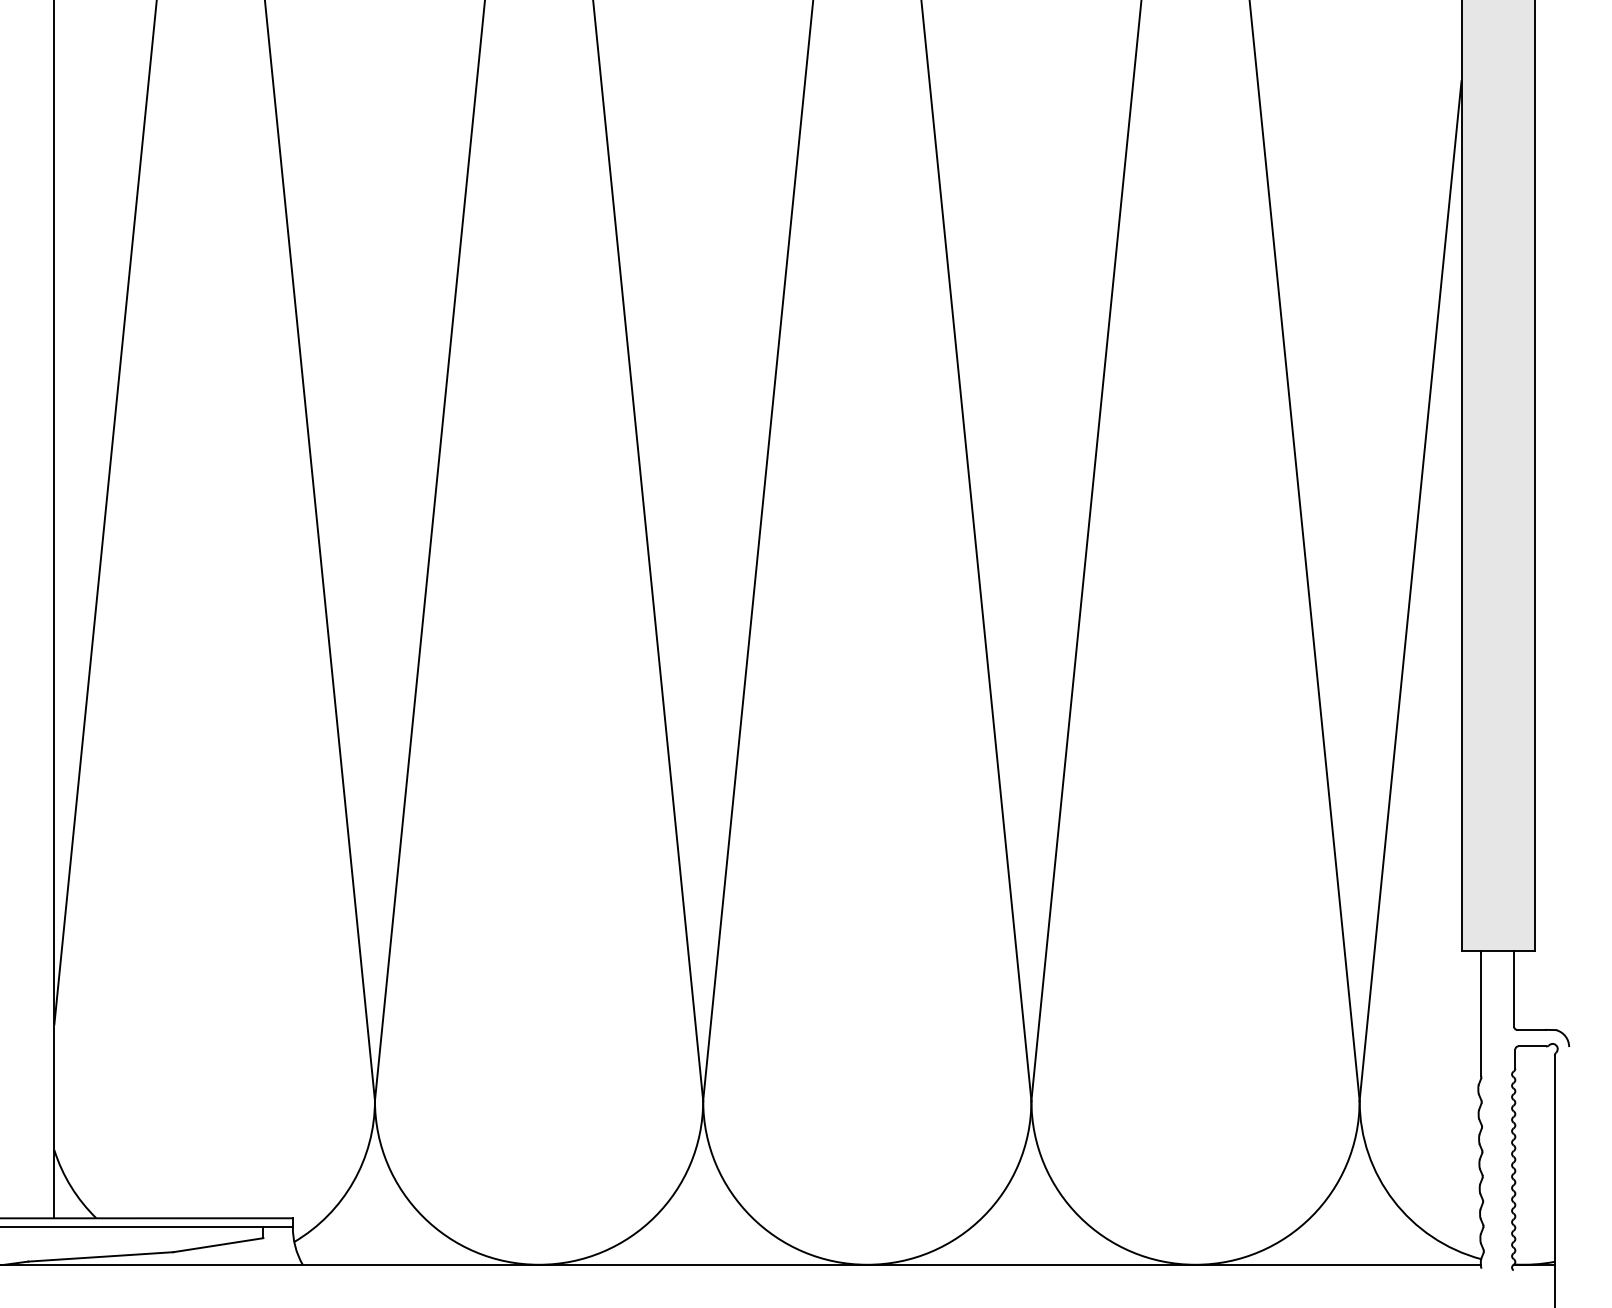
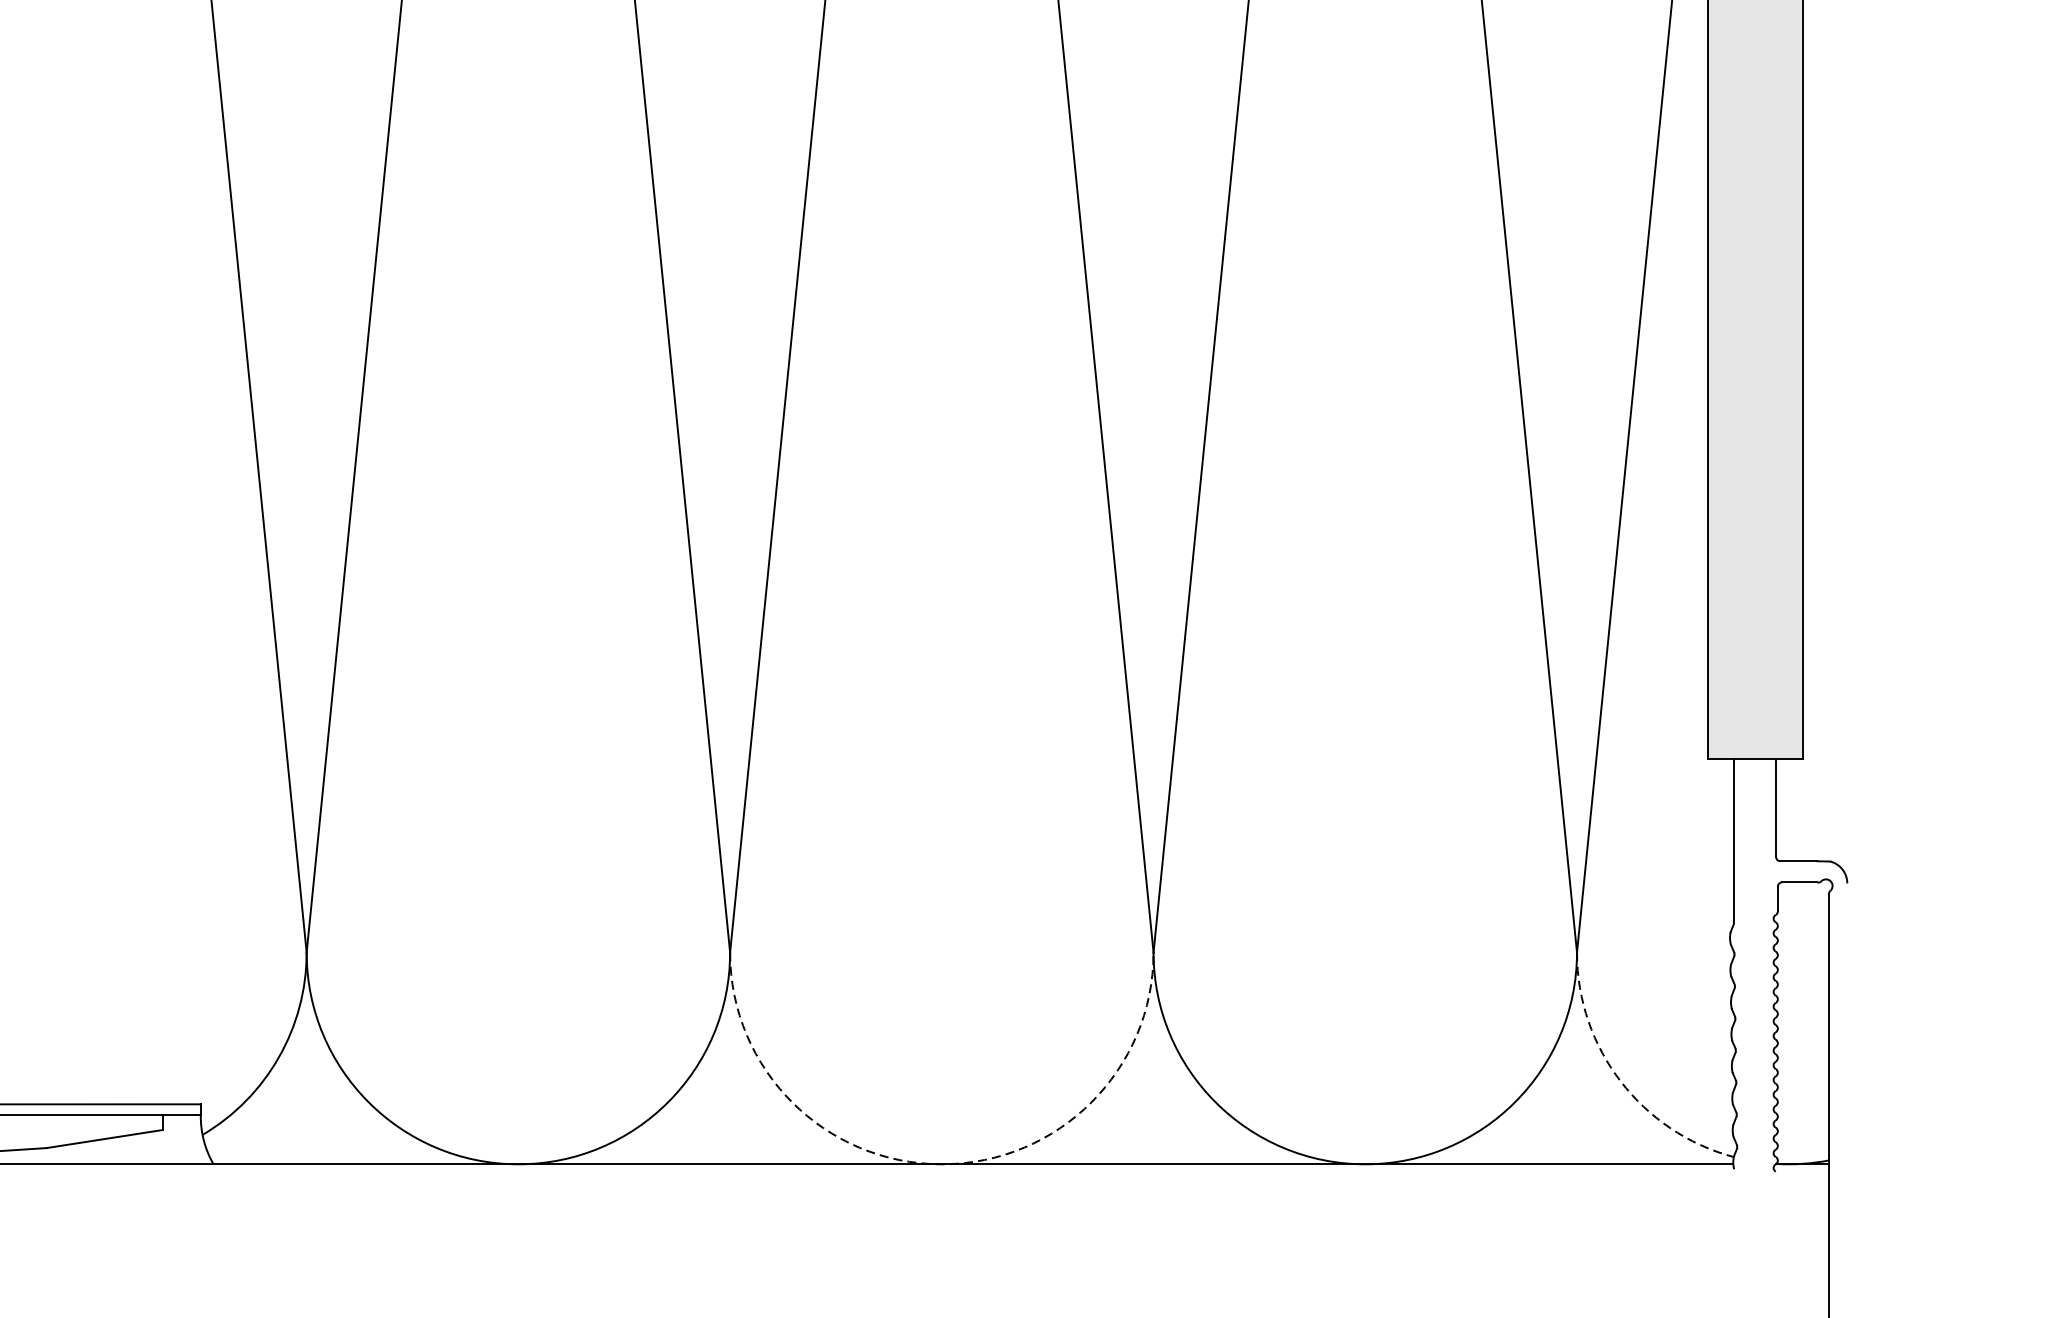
arc: (1393, 1200) -> (1620, 1081), solid -> dashed
arc: (867, 1264) -> (942, 1163), solid -> dashed

